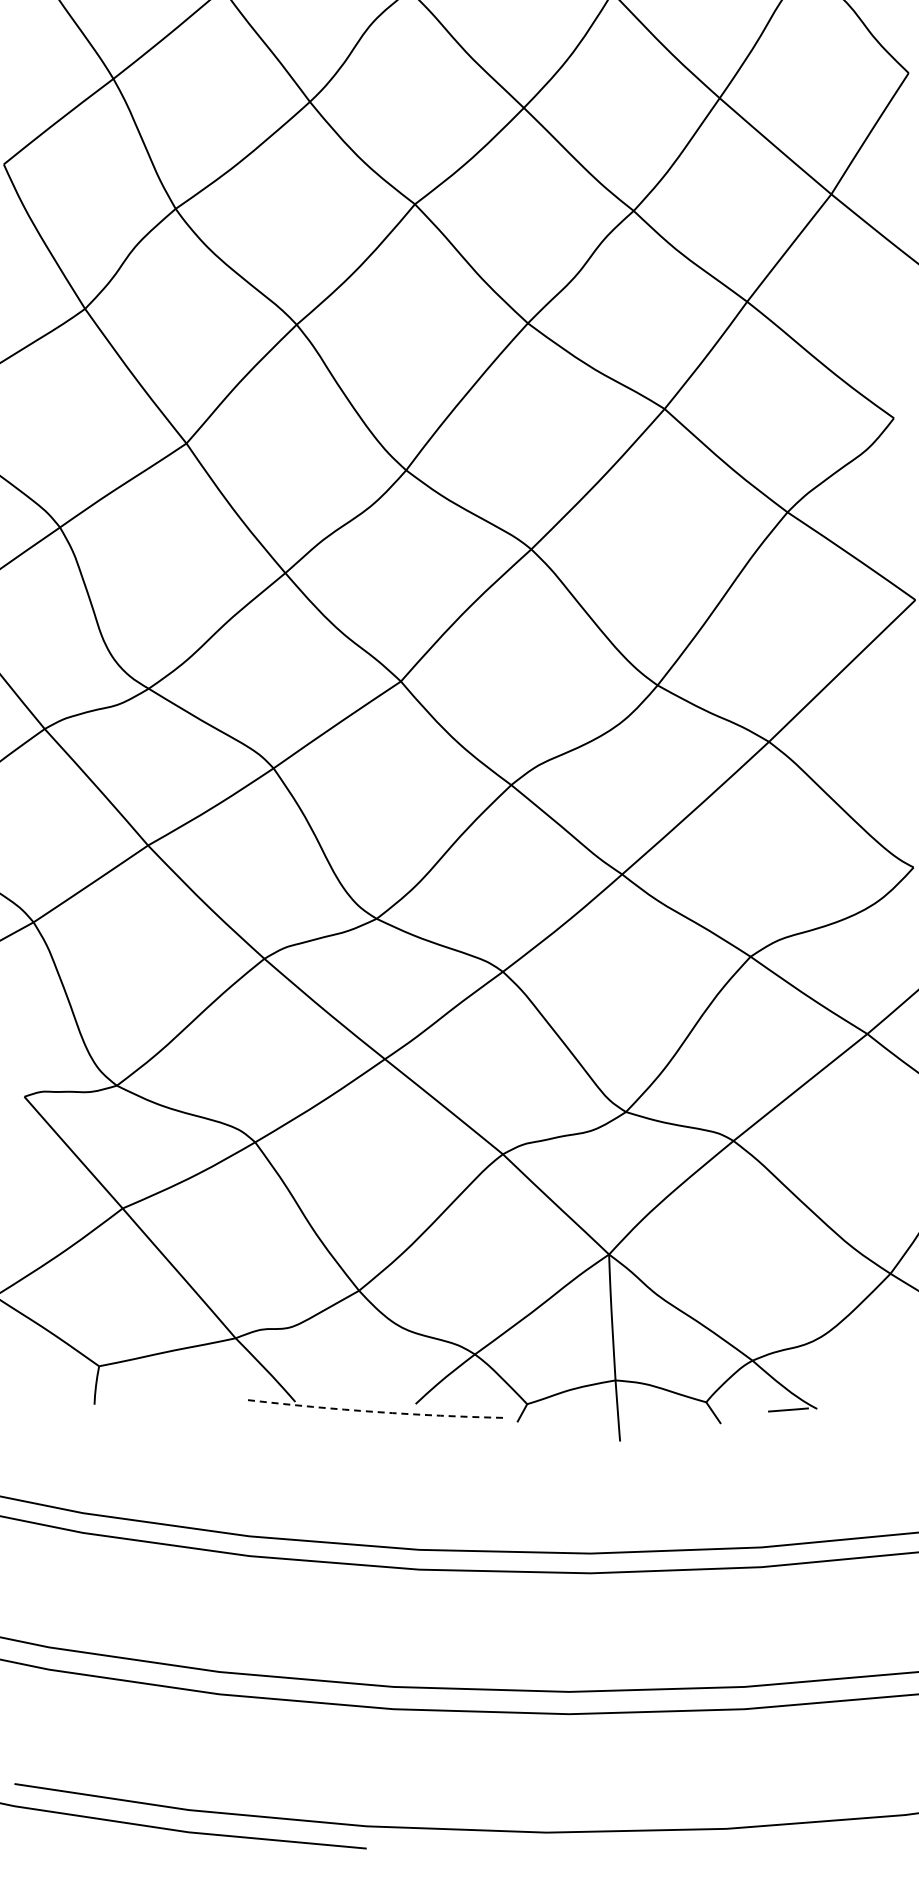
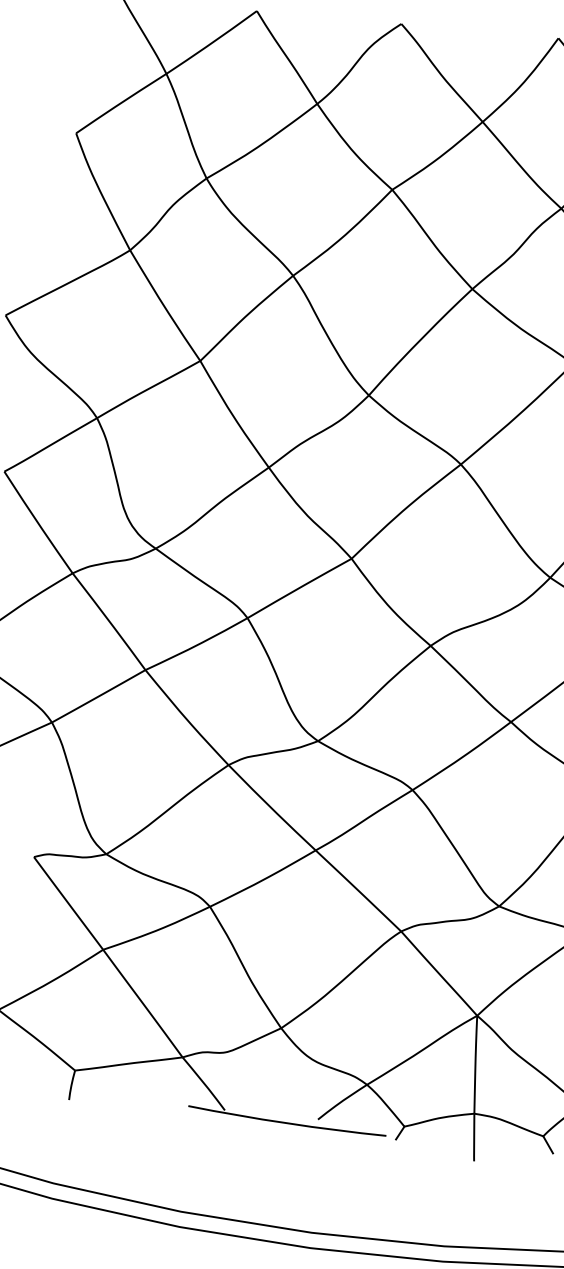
arc: (376, 1412) -> (287, 1123), dashed -> solid

